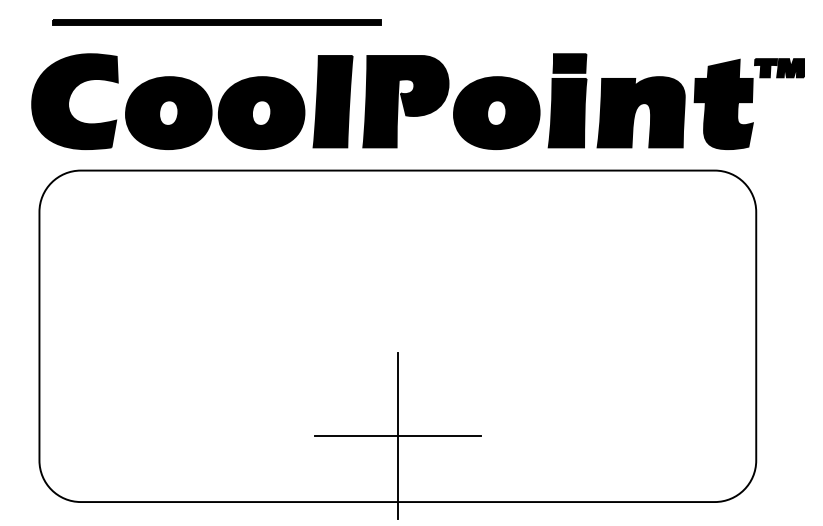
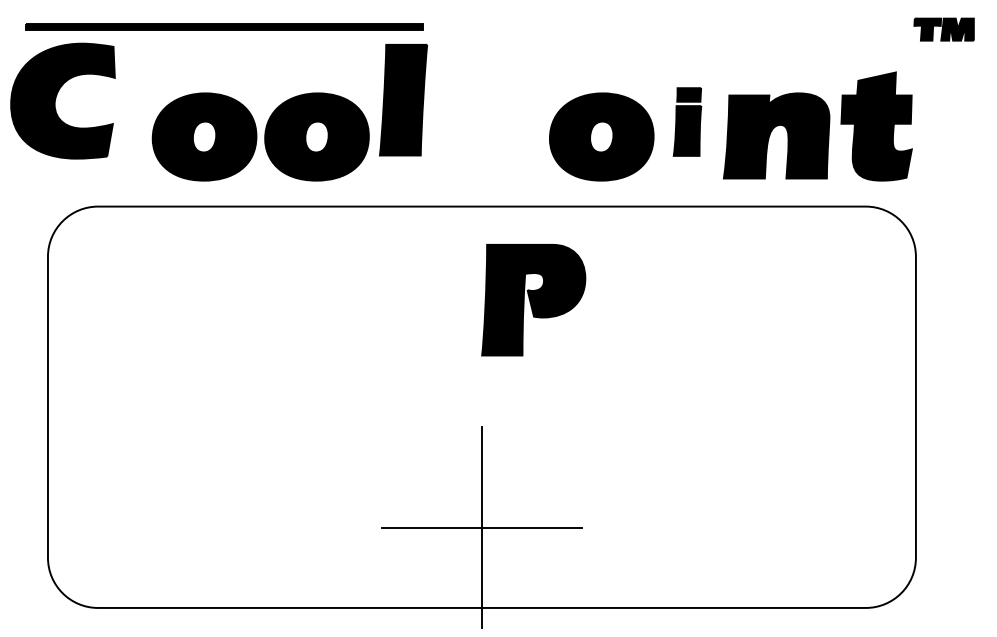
part: (216, 21) -> (224, 26), moved
part: (778, 68) -> (943, 29), moved
part: (69, 100) -> (56, 99), moved
part: (567, 100) -> (687, 121), size x0.6
part: (333, 101) -> (403, 100), moved
part: (405, 101) -> (533, 300), moved

